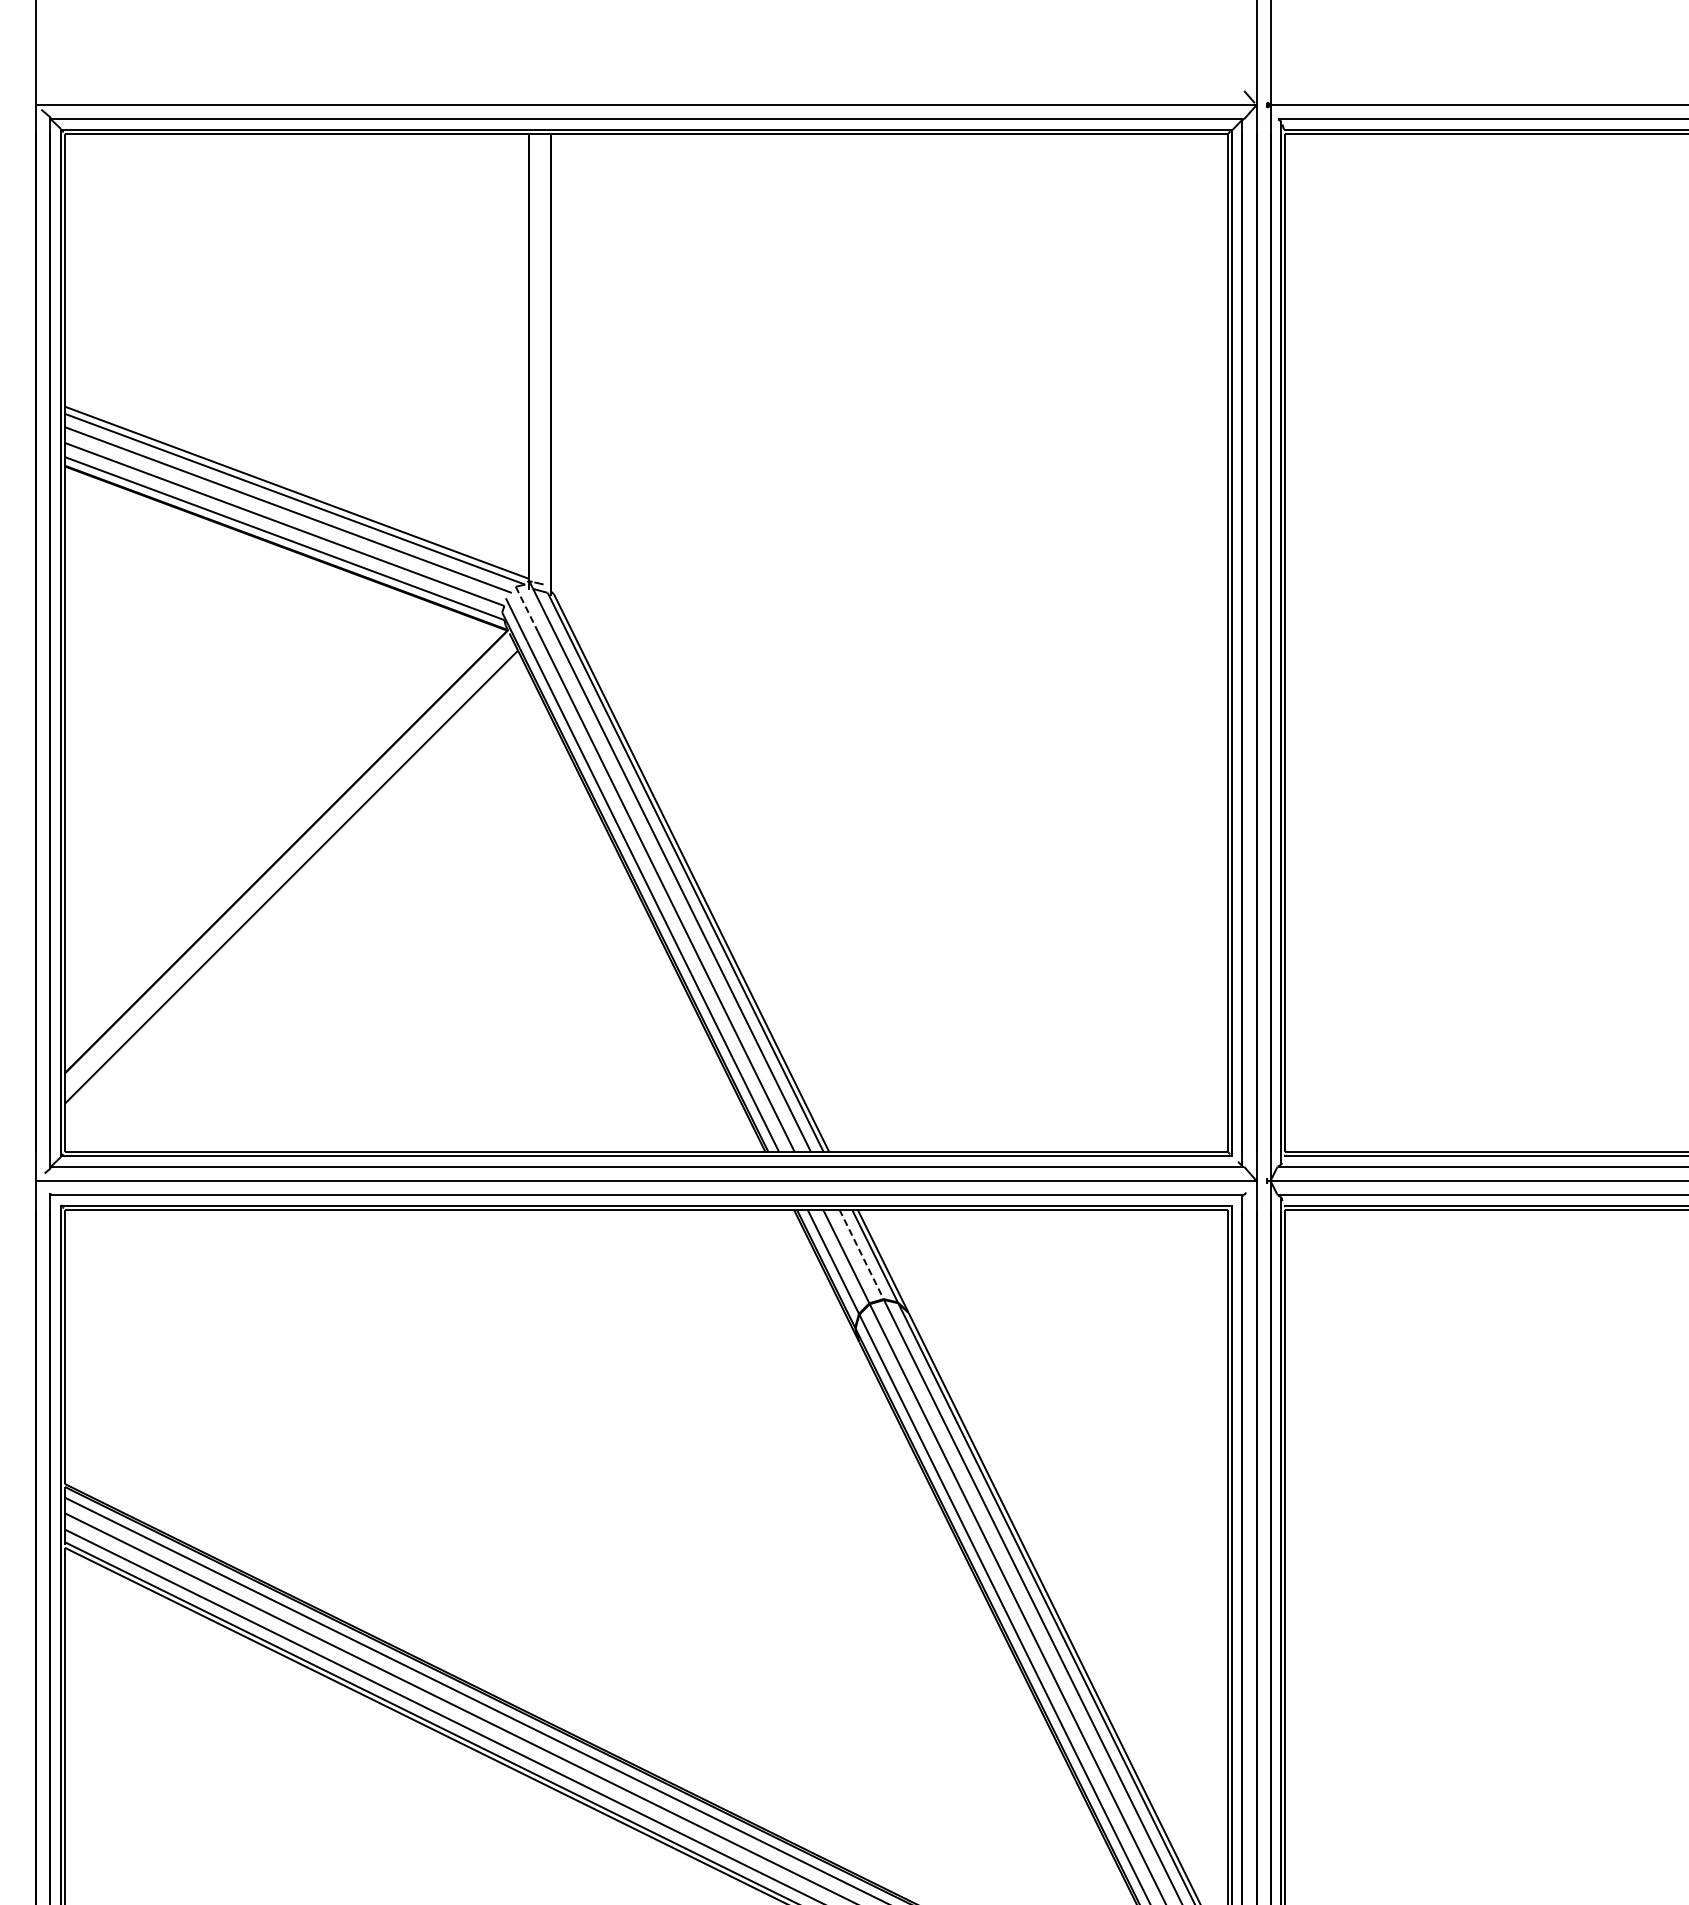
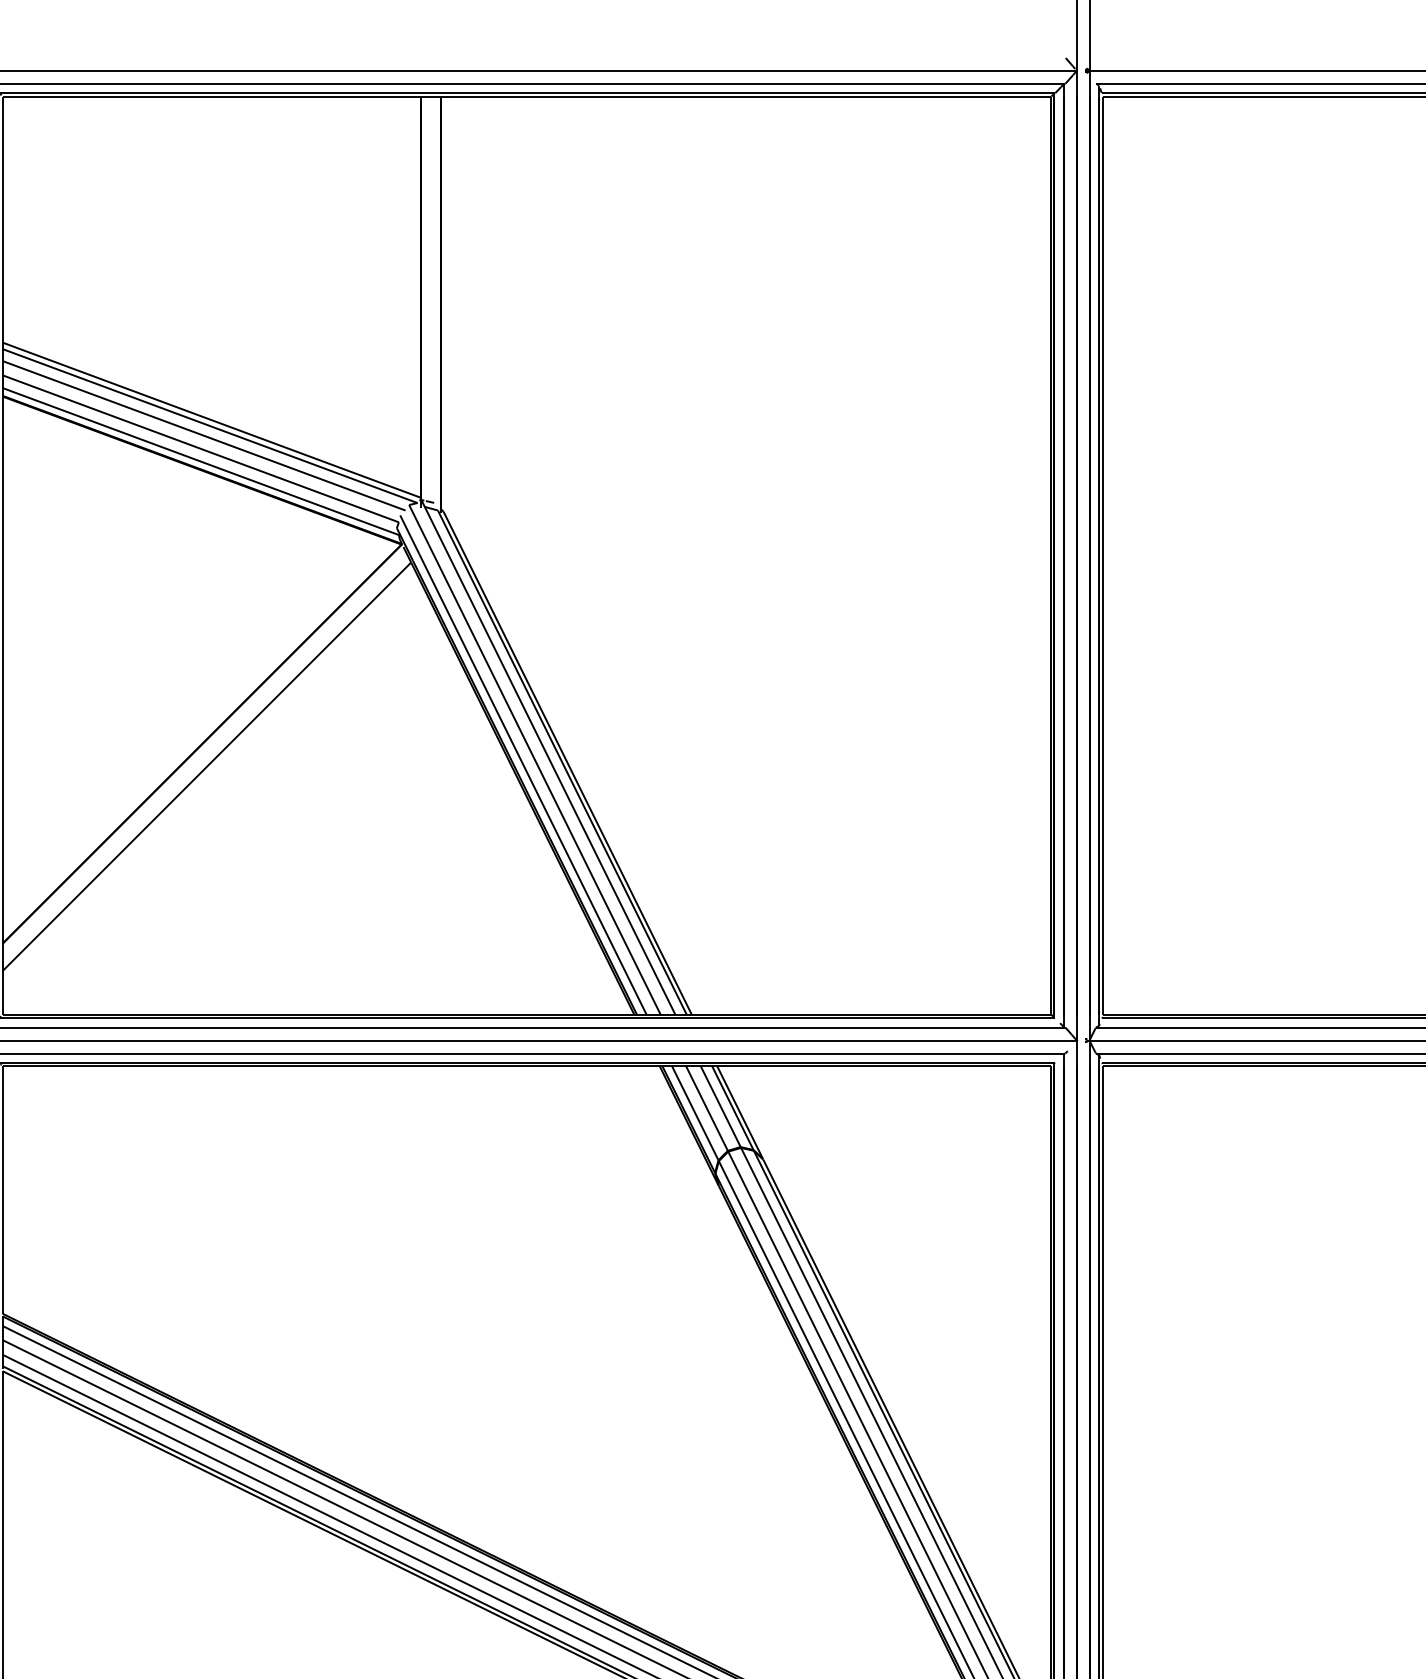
line: (526, 608) -> (418, 524), dashed -> solid
line: (861, 1254) -> (720, 1106), dashed -> solid

